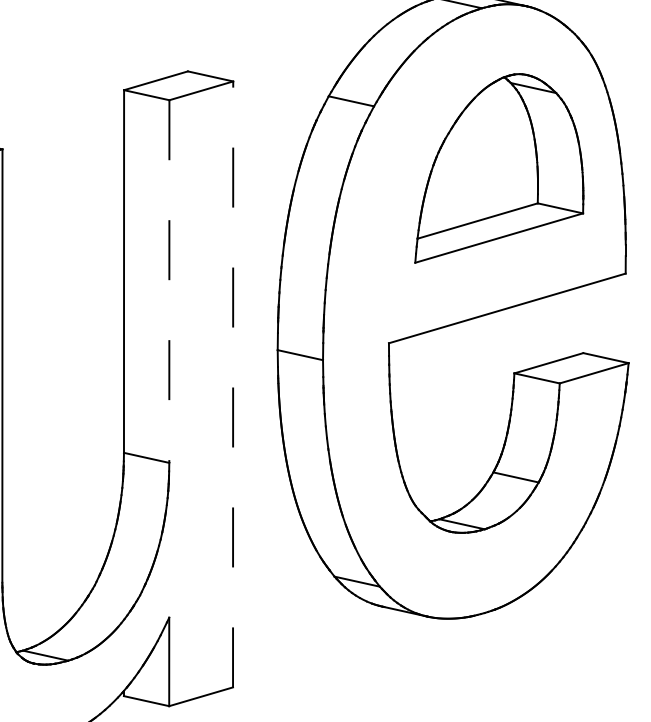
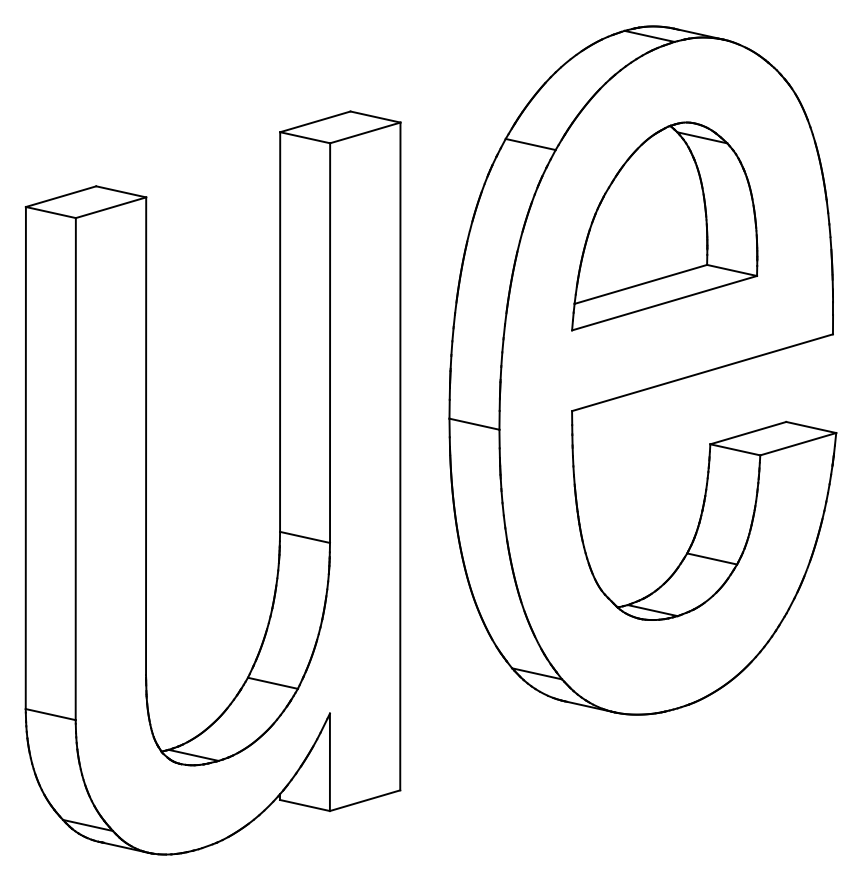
part: (499, 168) -> (664, 226), moved
line: (169, 281) -> (330, 343), dashed -> solid
line: (233, 384) -> (400, 456), dashed -> solid
line: (117, 589) -> (272, 682), added

